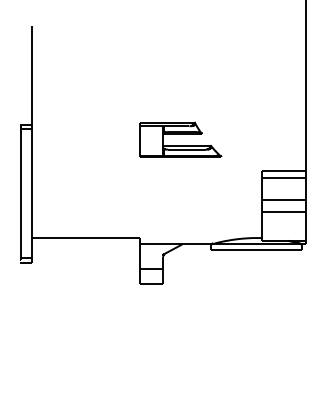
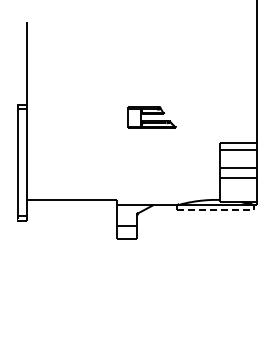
part: (180, 139) -> (151, 117), size x0.7
line: (256, 249) -> (215, 209), solid -> dashed

